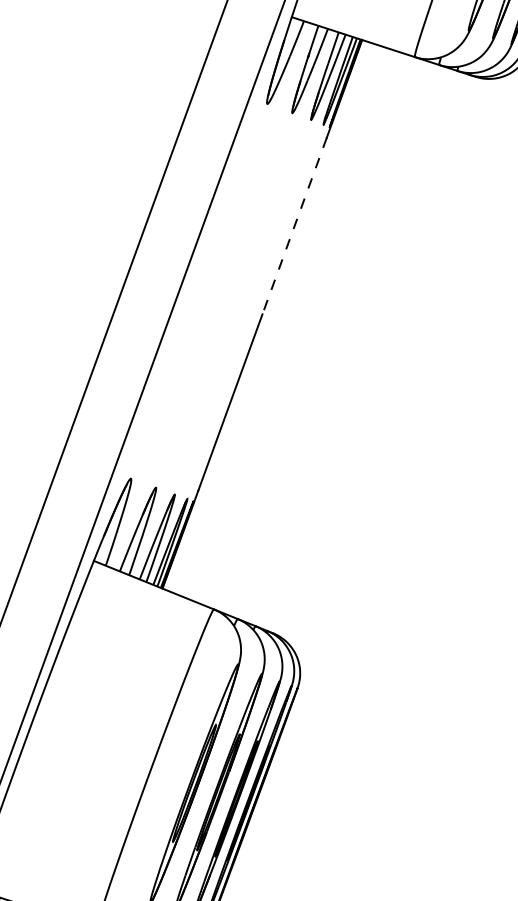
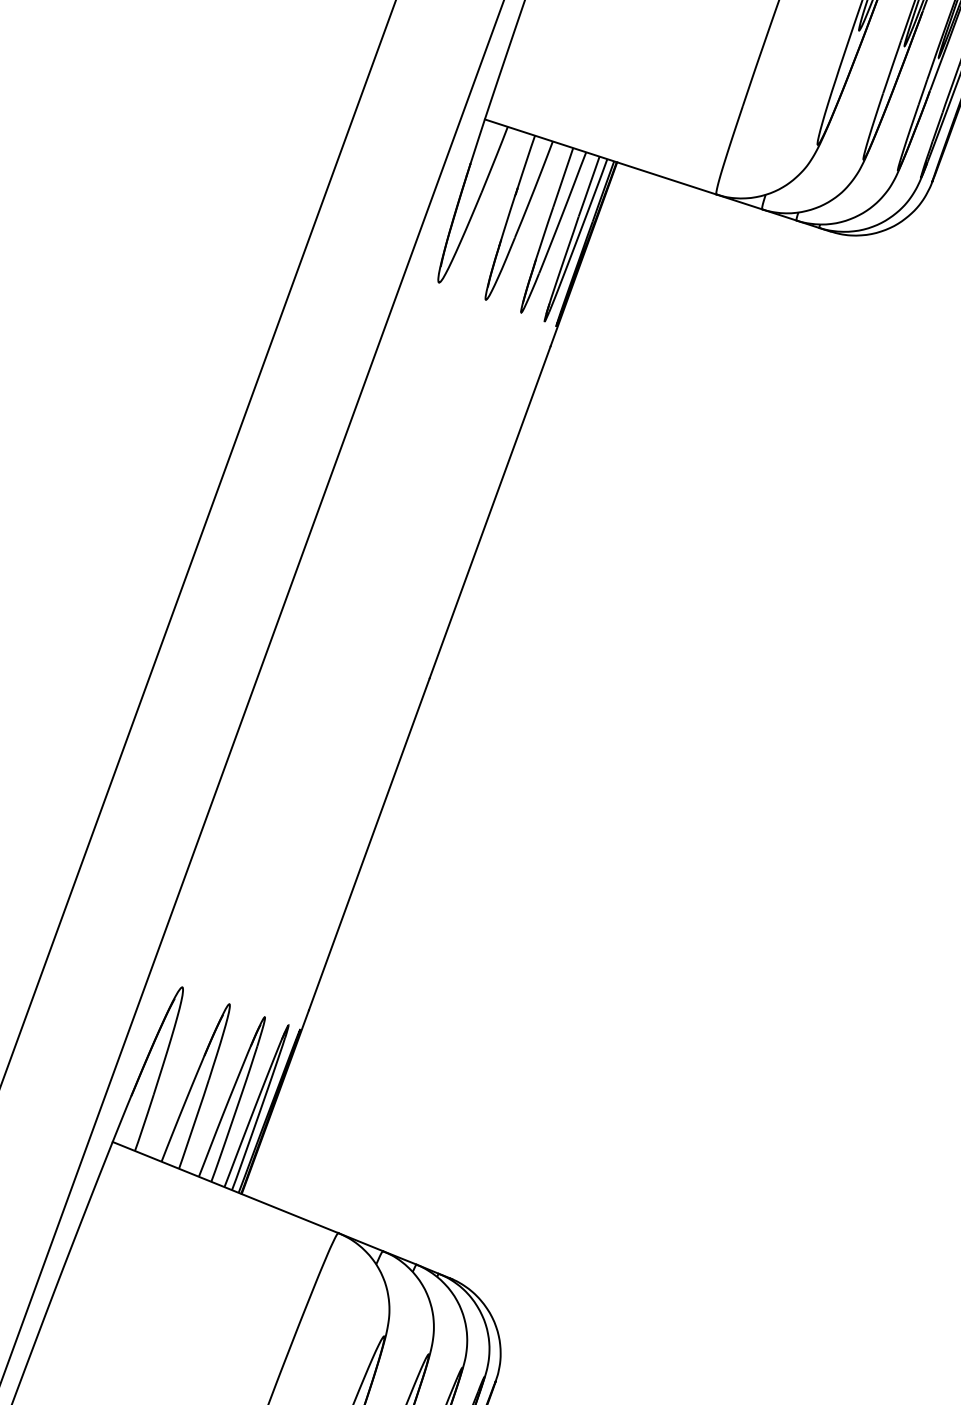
line: (294, 226) -> (489, 513), dashed -> solid

